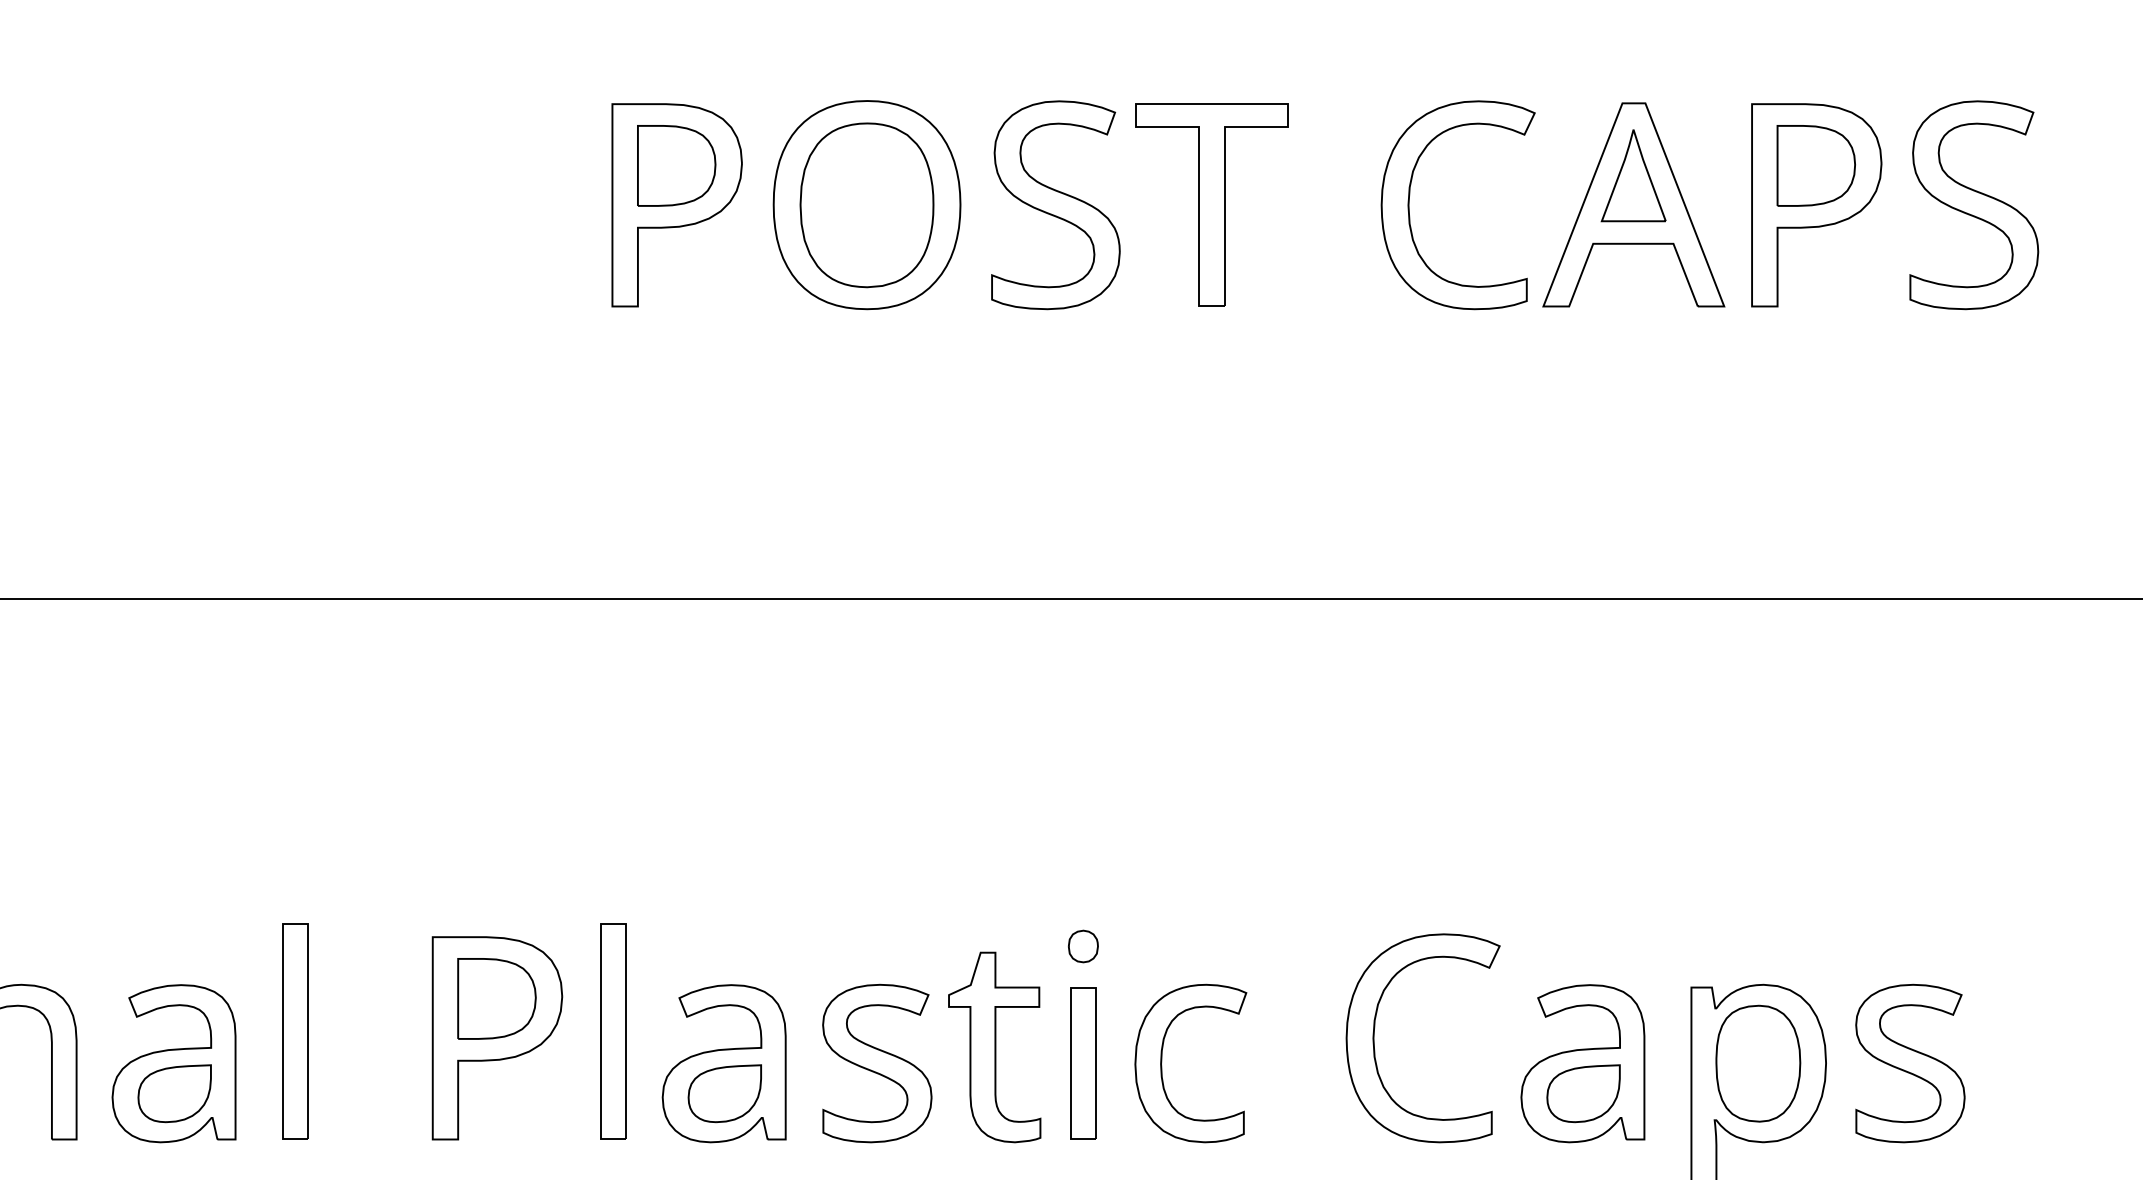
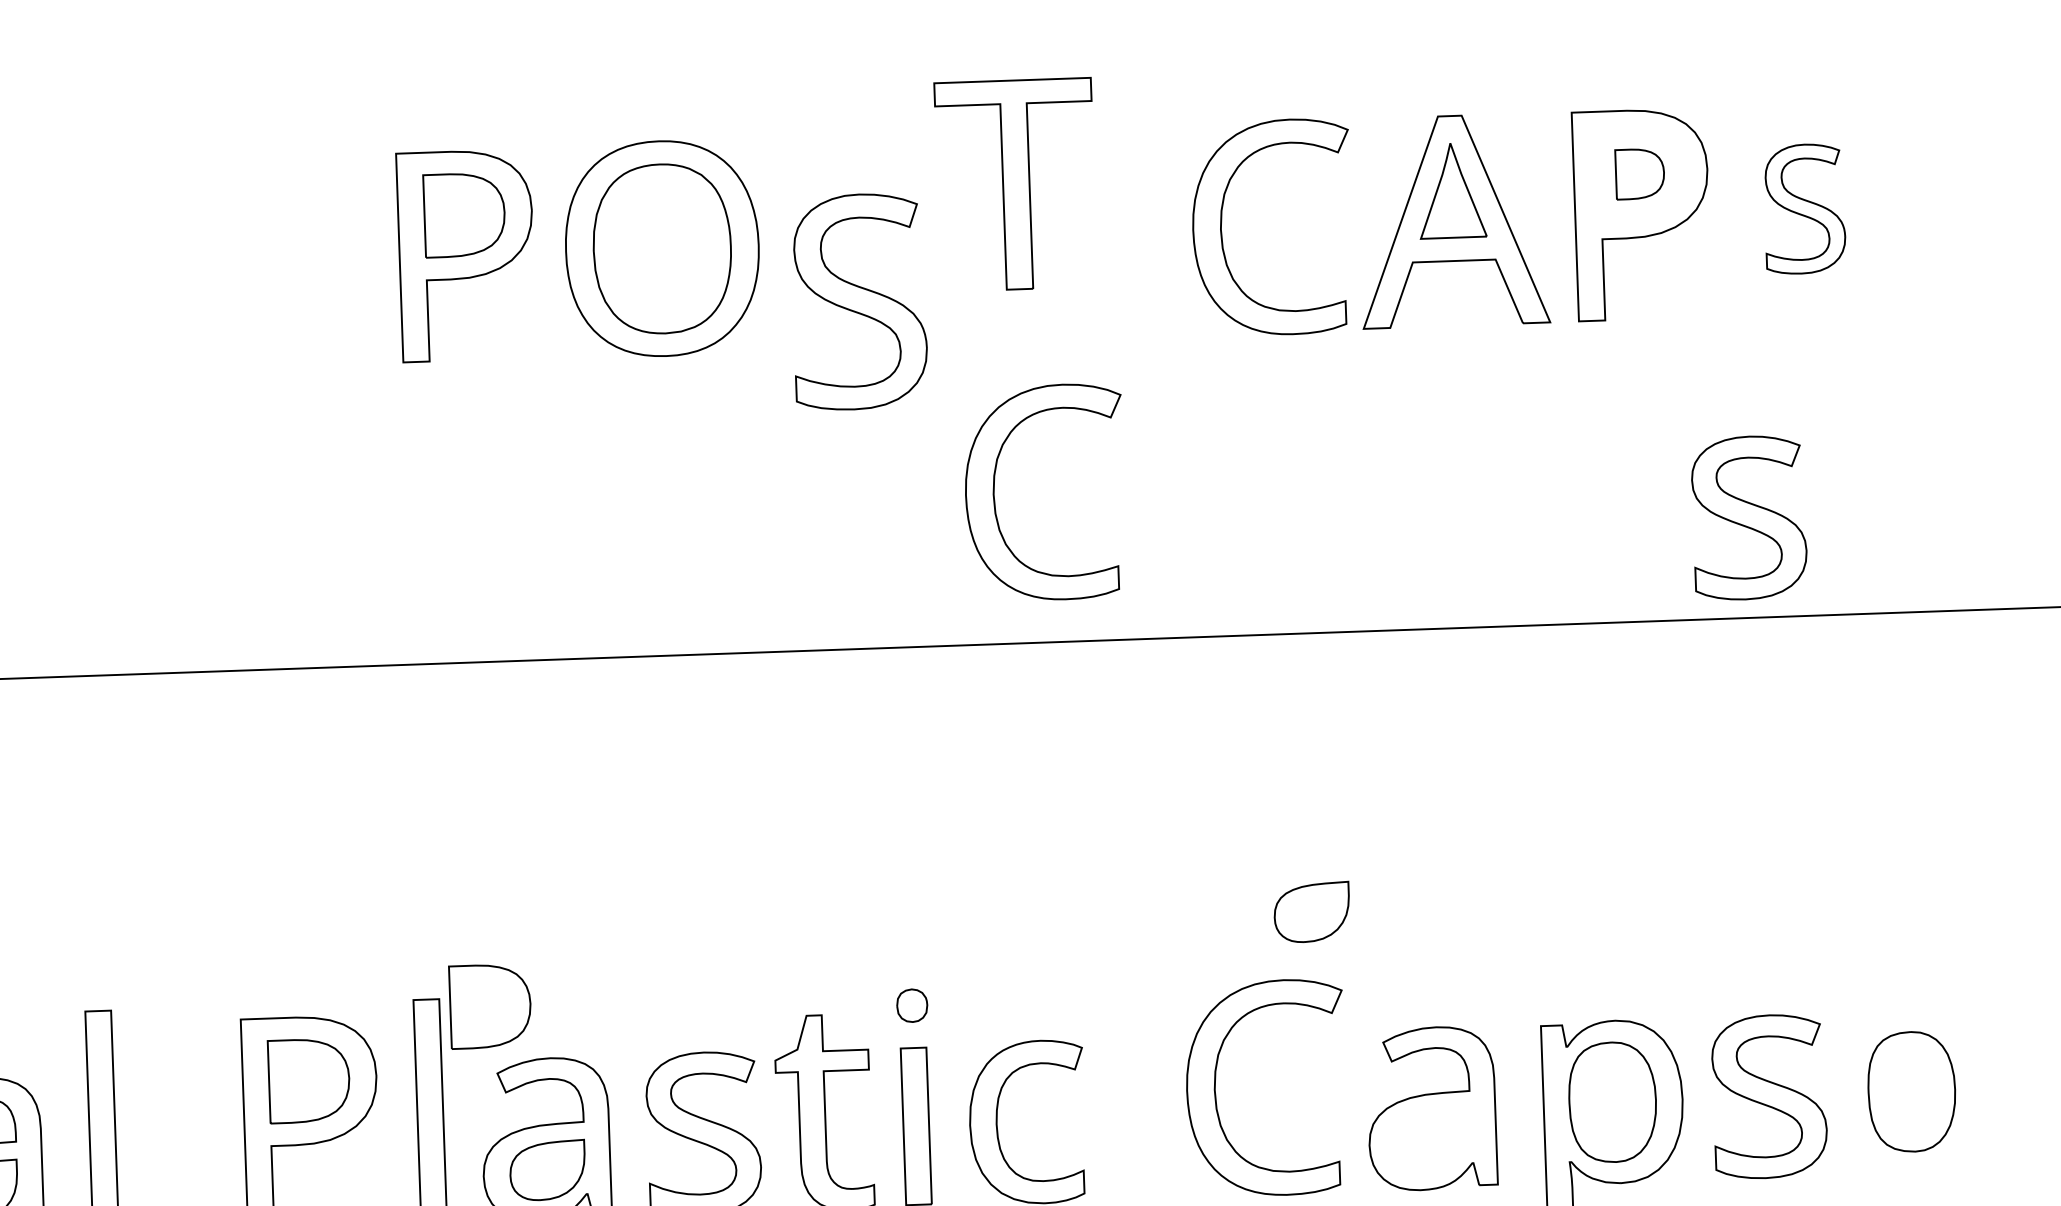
part: (1815, 165) -> (1639, 173), size x0.6
part: (1211, 204) -> (1015, 184), moved
part: (1055, 205) -> (858, 302), moved
part: (1974, 205) -> (1804, 209), size x0.6
part: (1180, 454) -> (994, 494), added
part: (1910, 502) -> (1749, 517), added
part: (674, 932) -> (489, 1005), added
part: (2048, 1063) -> (1912, 1091), added
part: (1583, 1093) -> (1311, 912), moved

